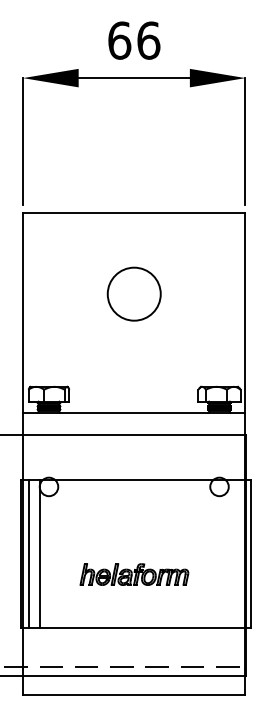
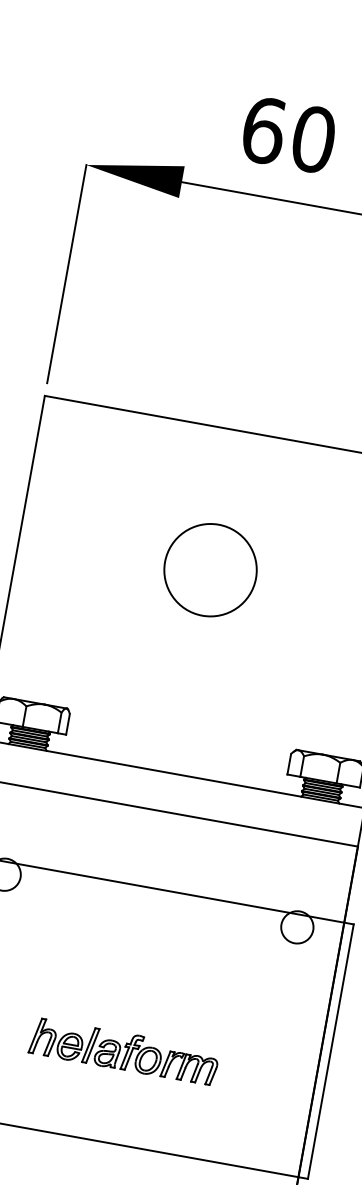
text: (148, 40) -> (313, 139), 66 -> 60

